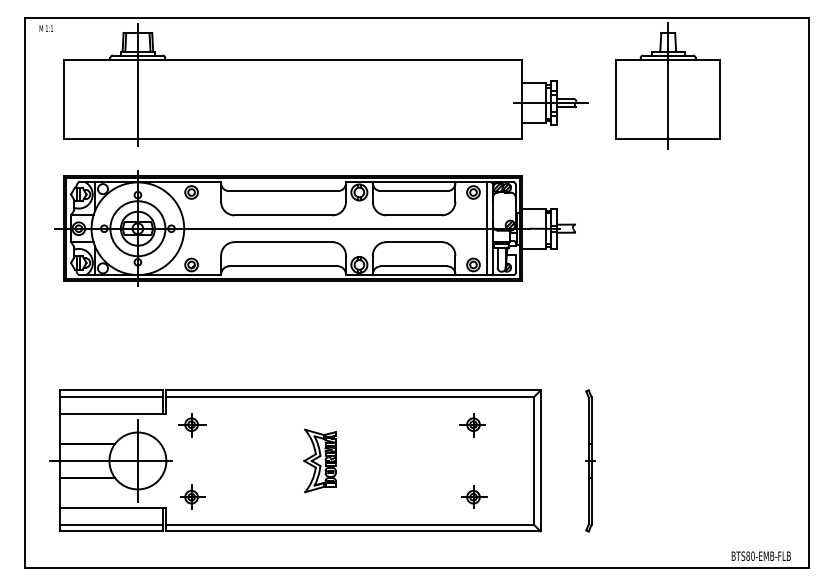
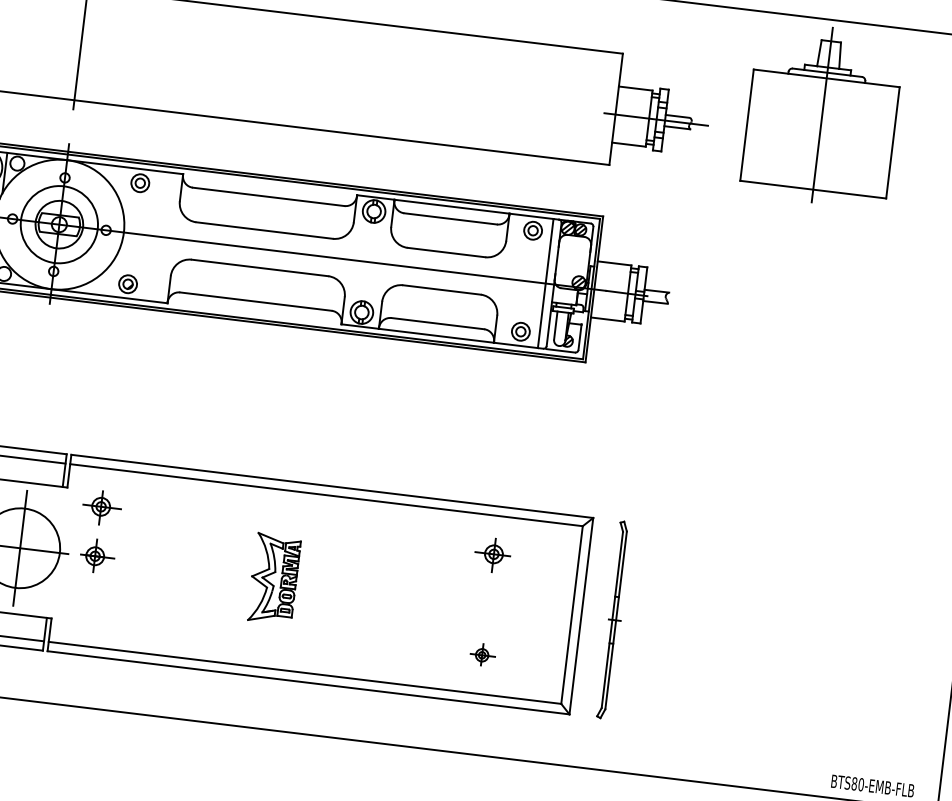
part: (590, 460) -> (614, 619), moved
part: (192, 496) -> (96, 555), moved
part: (474, 496) -> (483, 654), size x0.7

